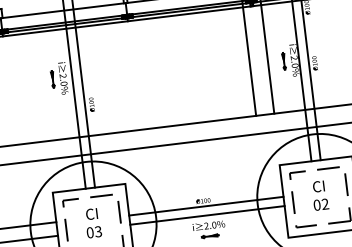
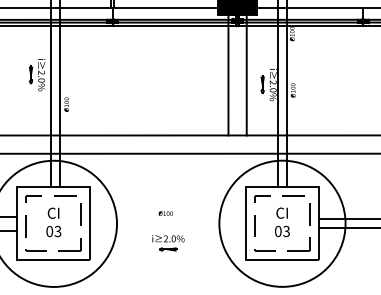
text: (325, 204) -> (286, 231), 02 -> 03
line: (205, 206) -> (167, 219), removed
line: (206, 215) -> (167, 228), removed

